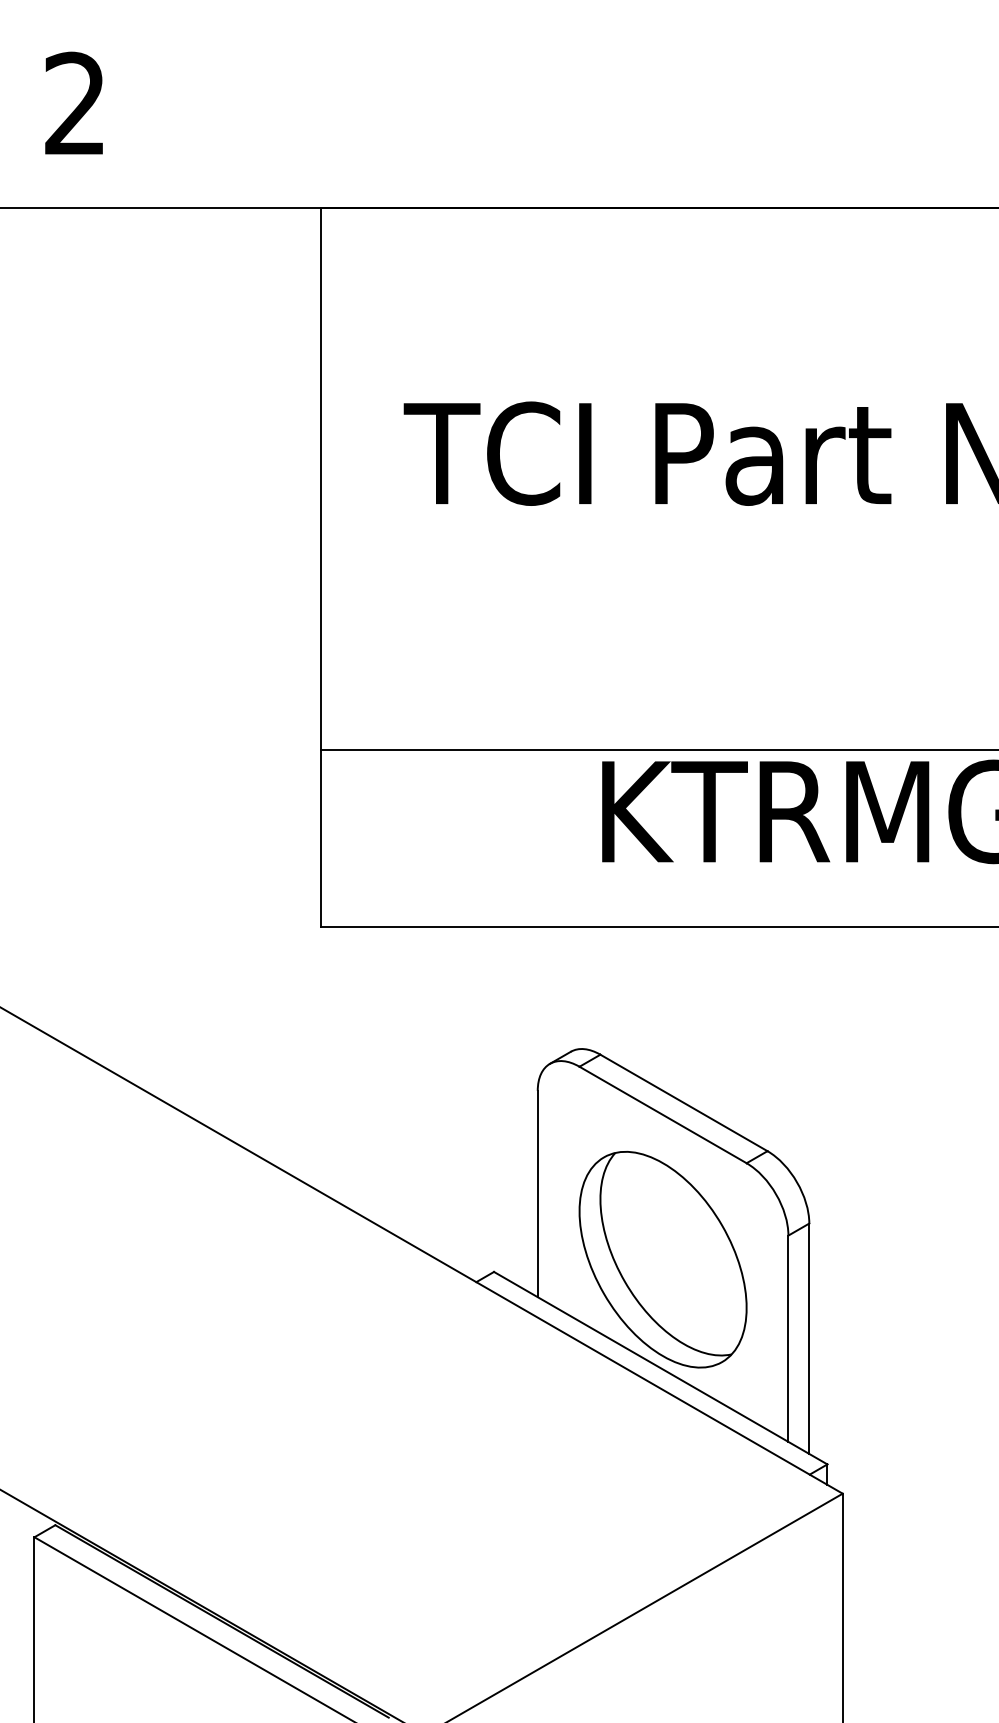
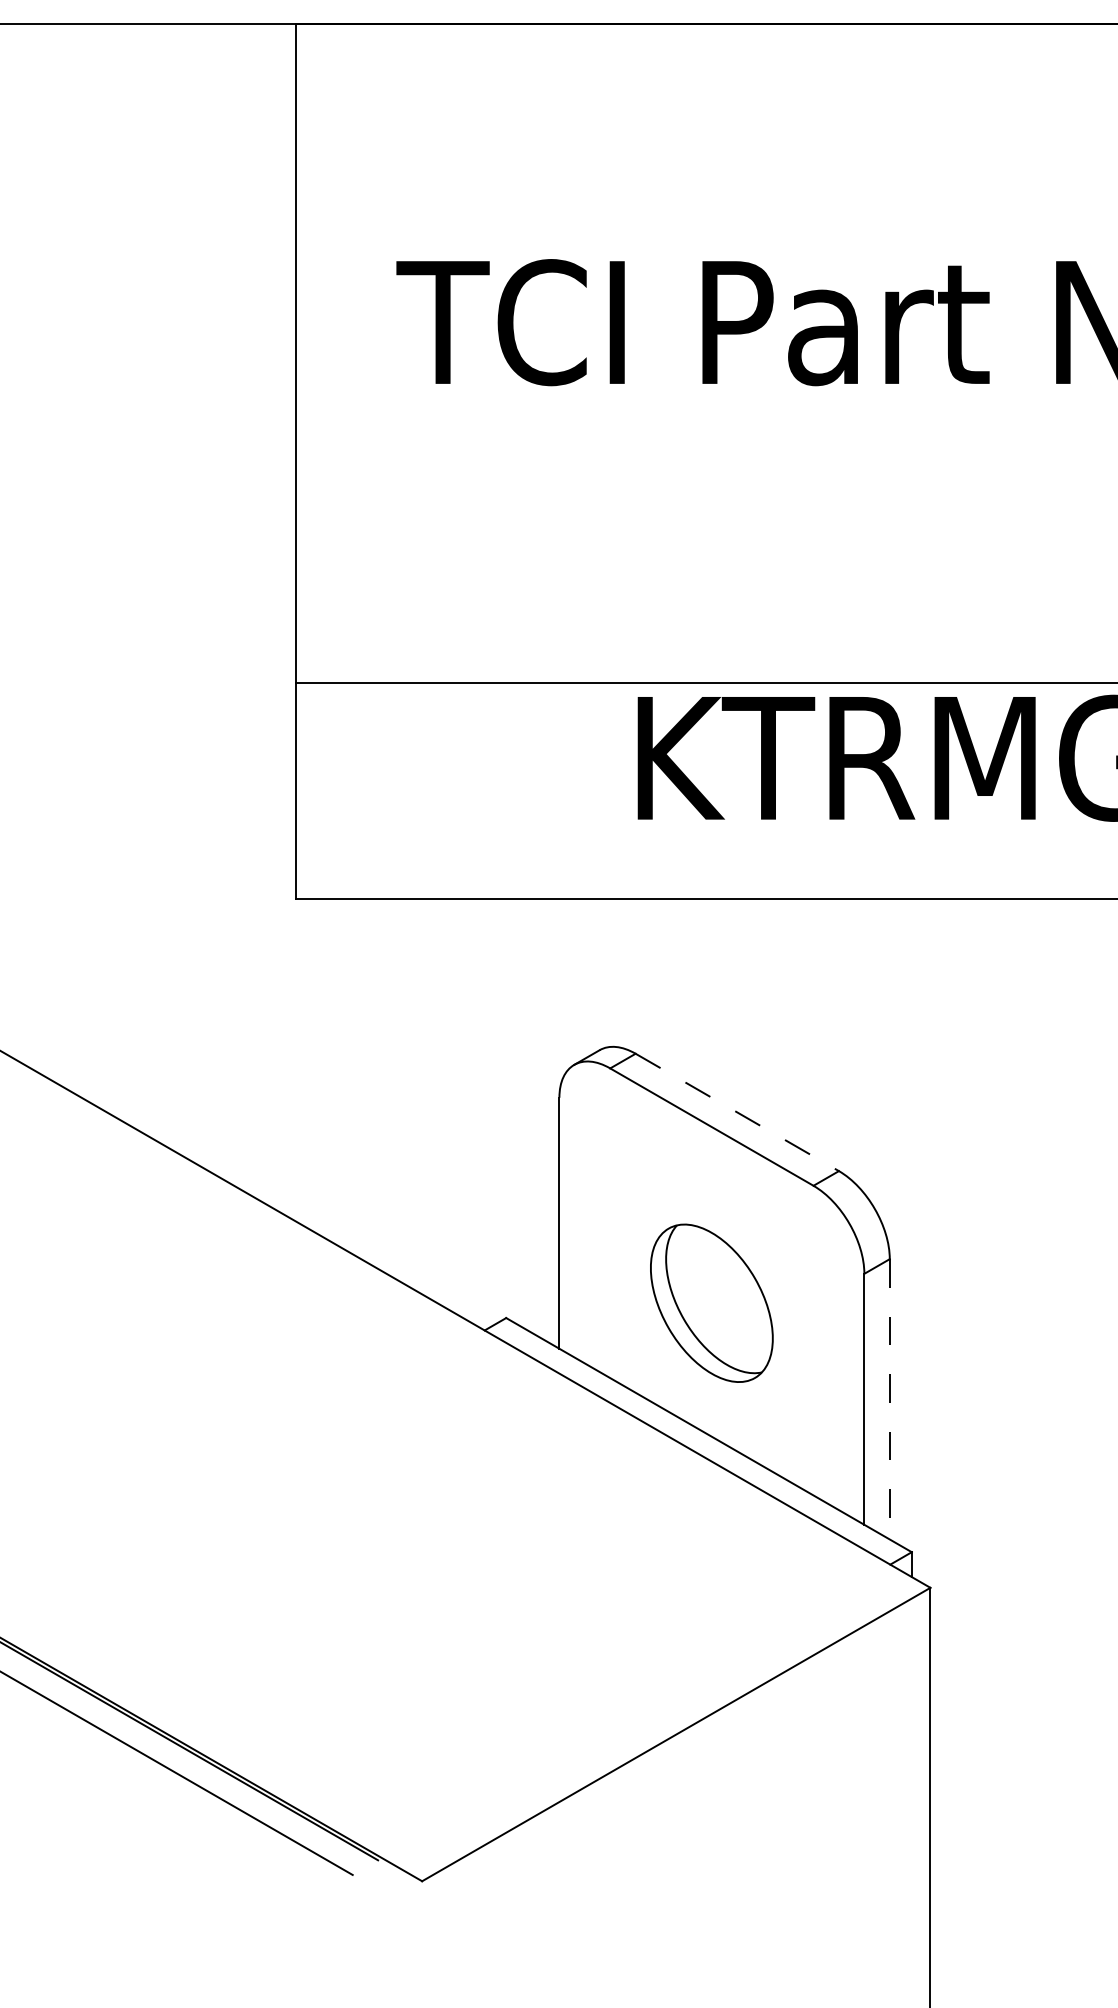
line: (684, 1103) -> (737, 1113), solid -> dashed
part: (662, 1259) -> (711, 1302), size x0.6
line: (809, 1339) -> (890, 1400), solid -> dashed

